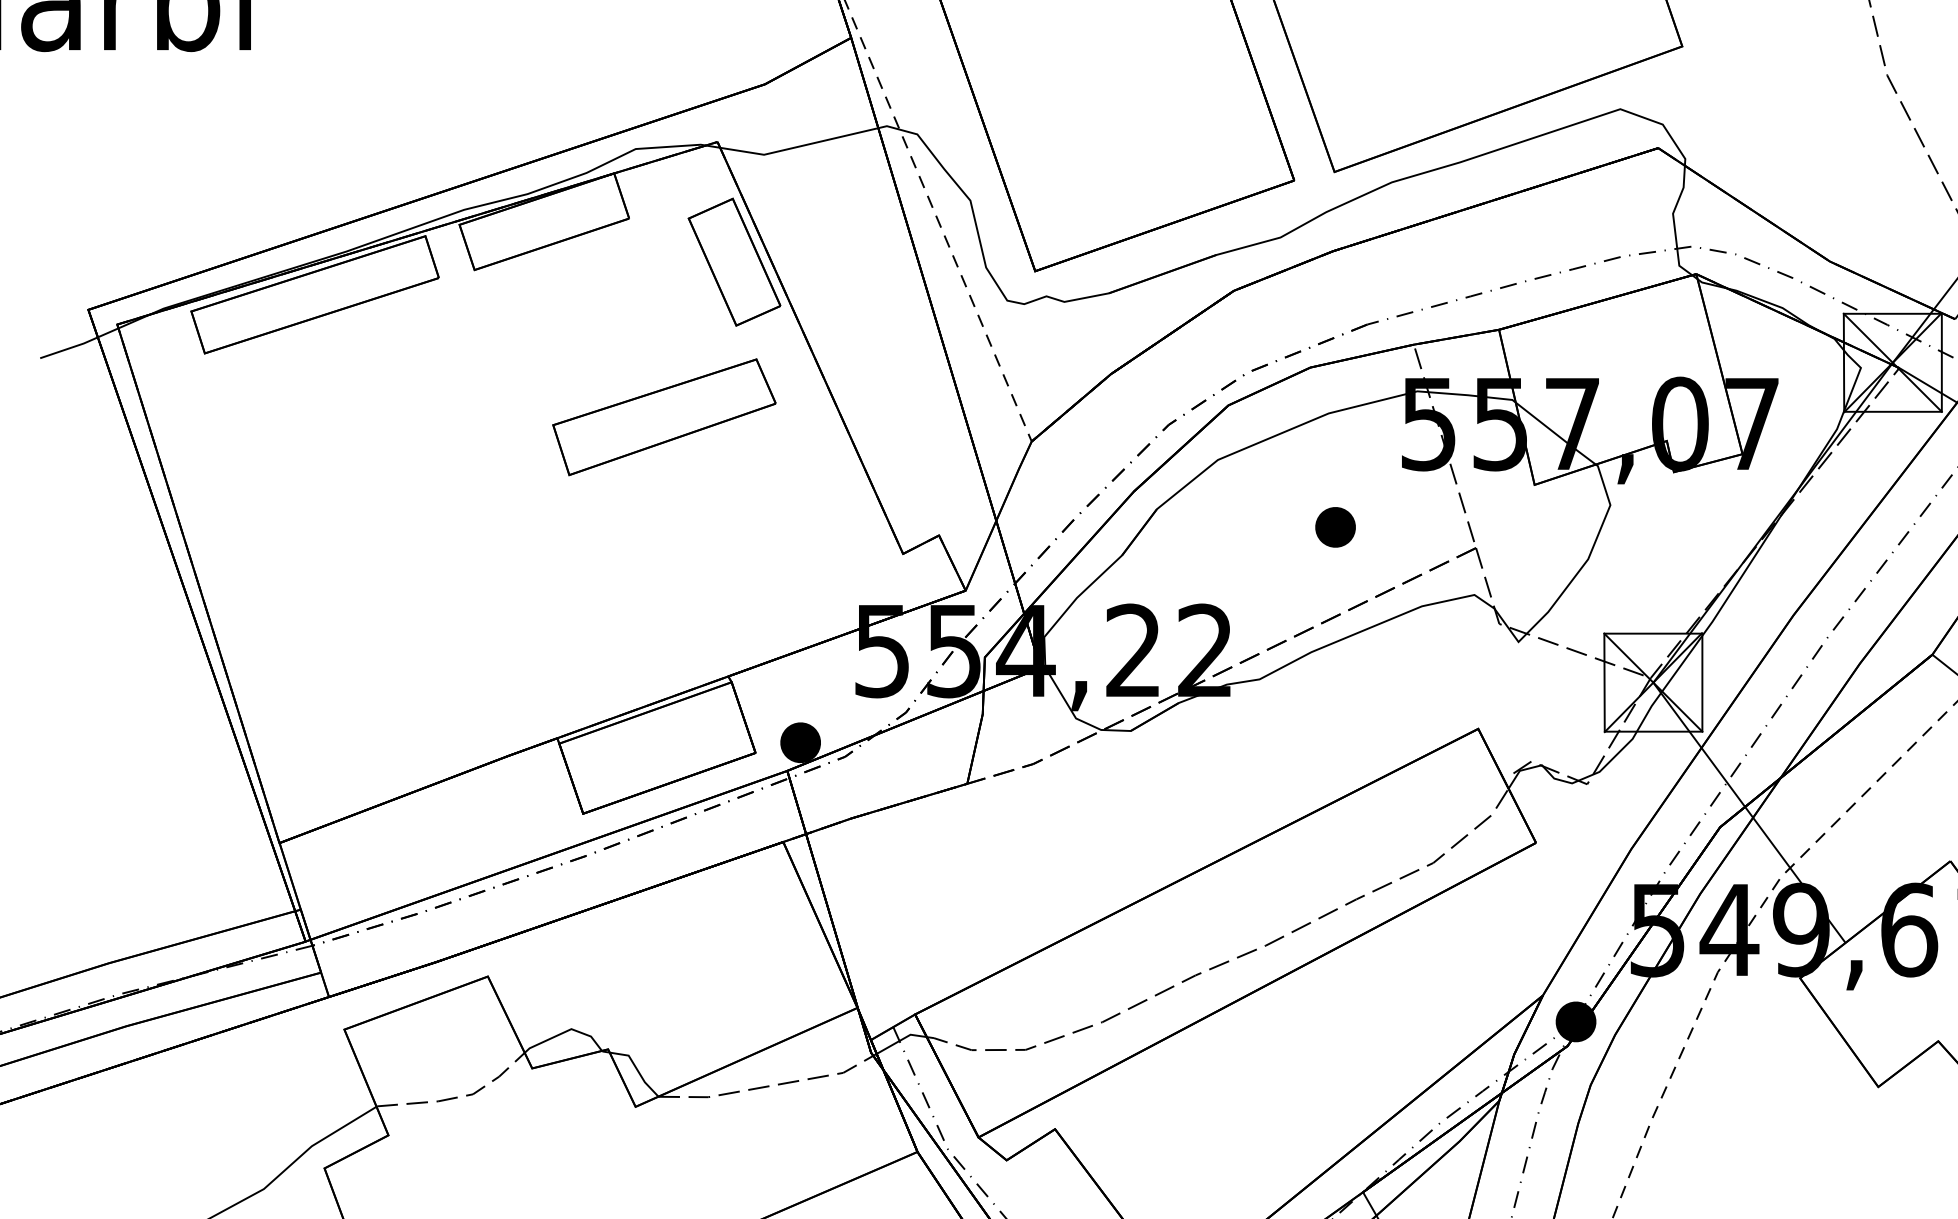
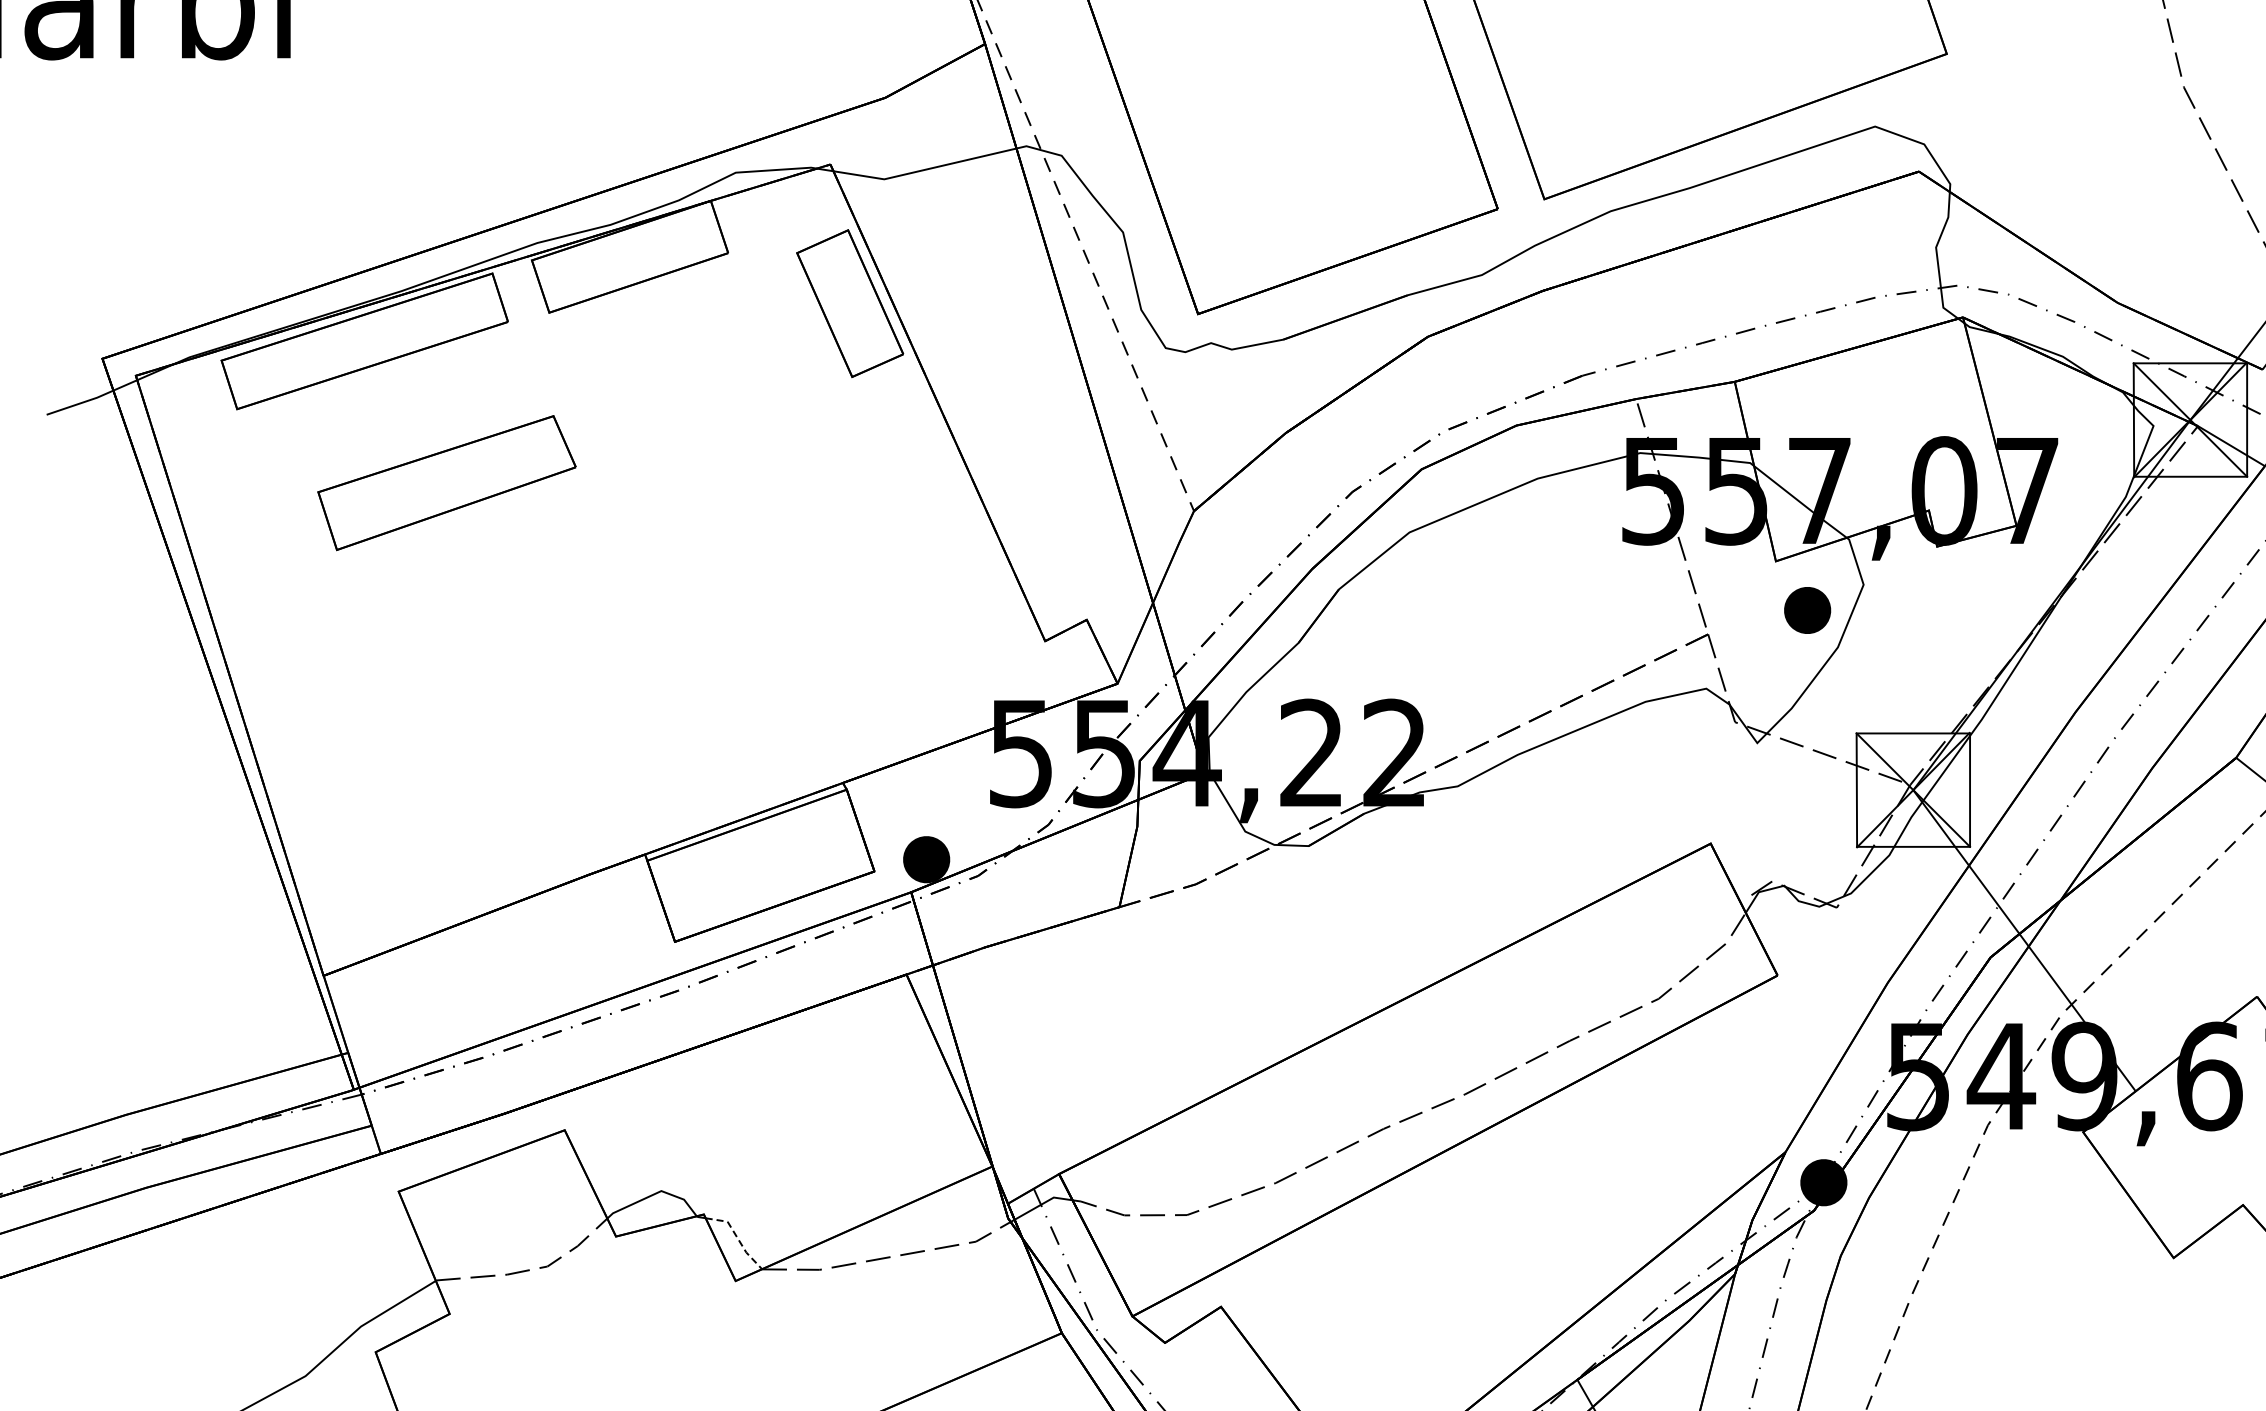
part: (663, 417) -> (446, 483), moved
part: (1335, 527) -> (1807, 610), moved
line: (637, 1069) -> (737, 1237), solid -> dashed

